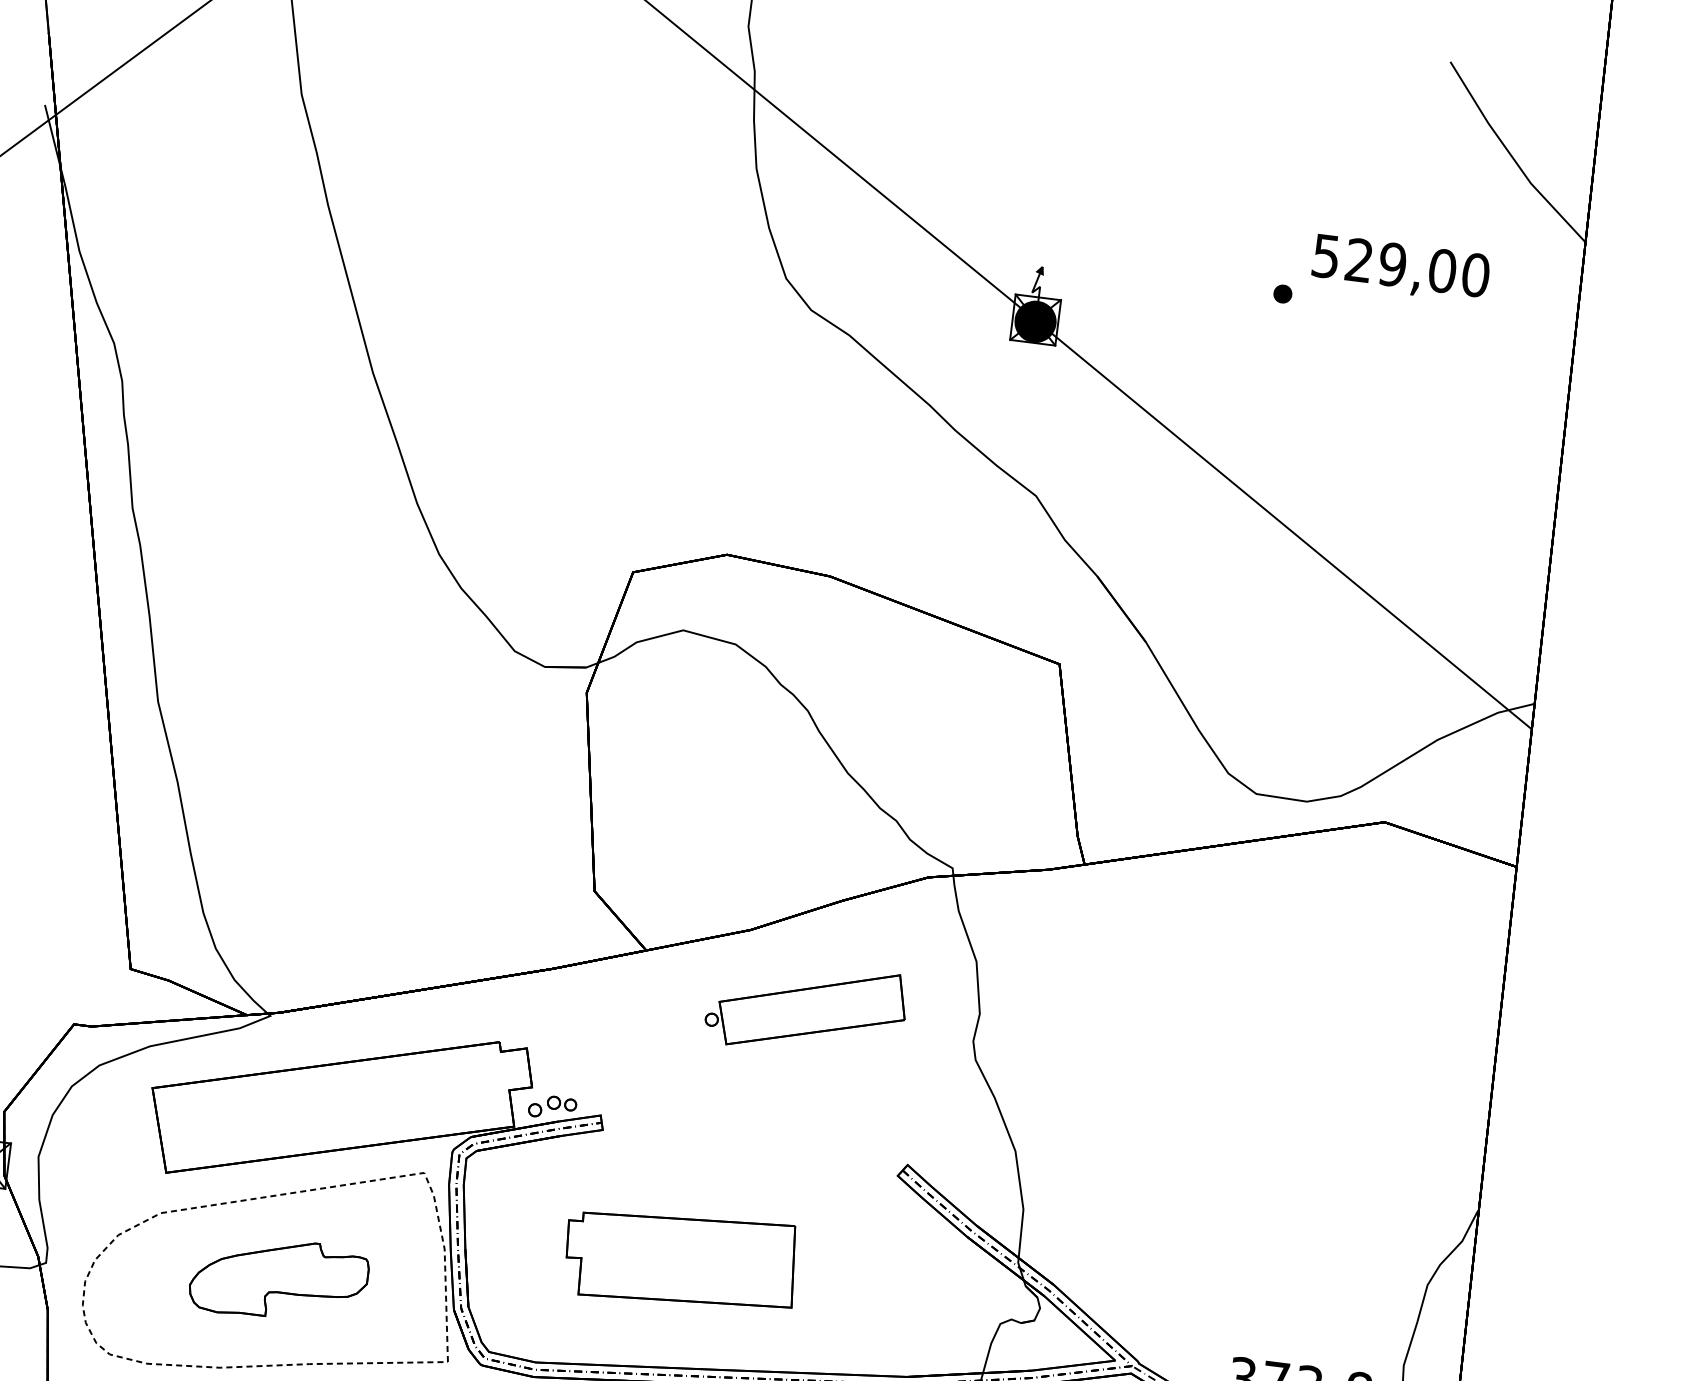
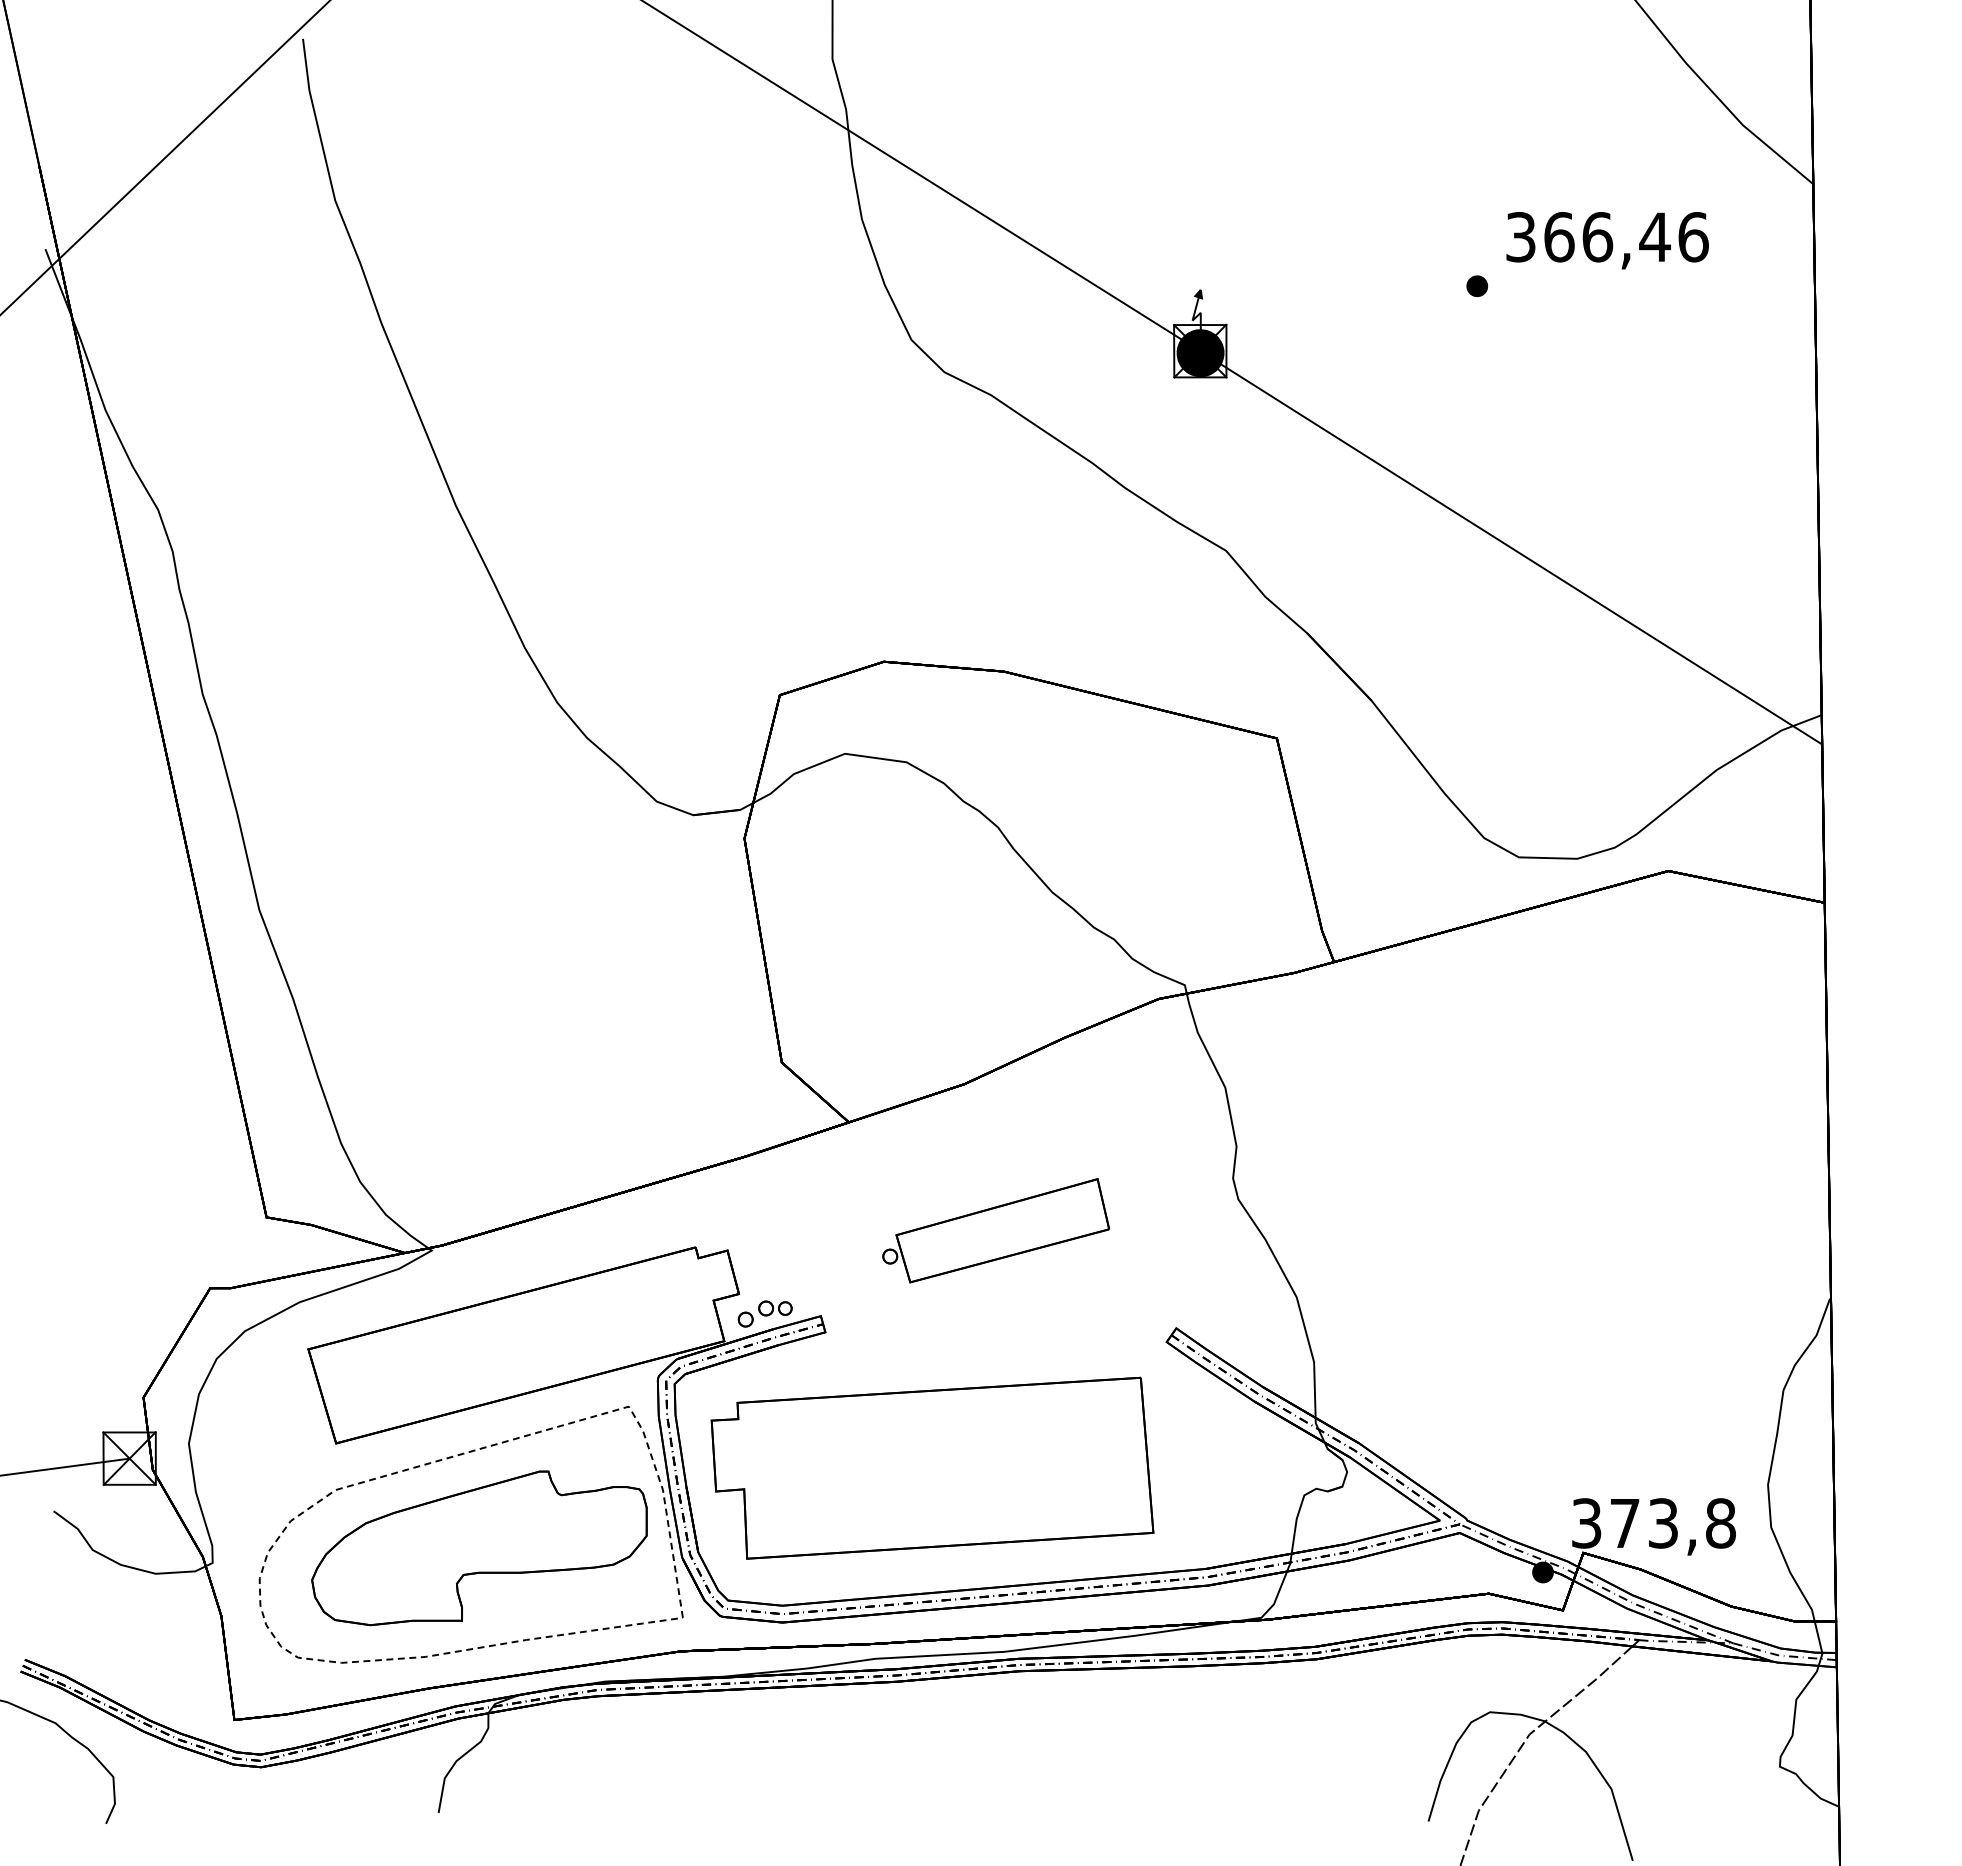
text: (1401, 266) -> (1607, 237), 529,00 -> 366,46
part: (805, 1008) -> (995, 1230), moved
part: (680, 1258) -> (932, 1467), size x1.67
part: (279, 1279) -> (479, 1548), size x1.67

